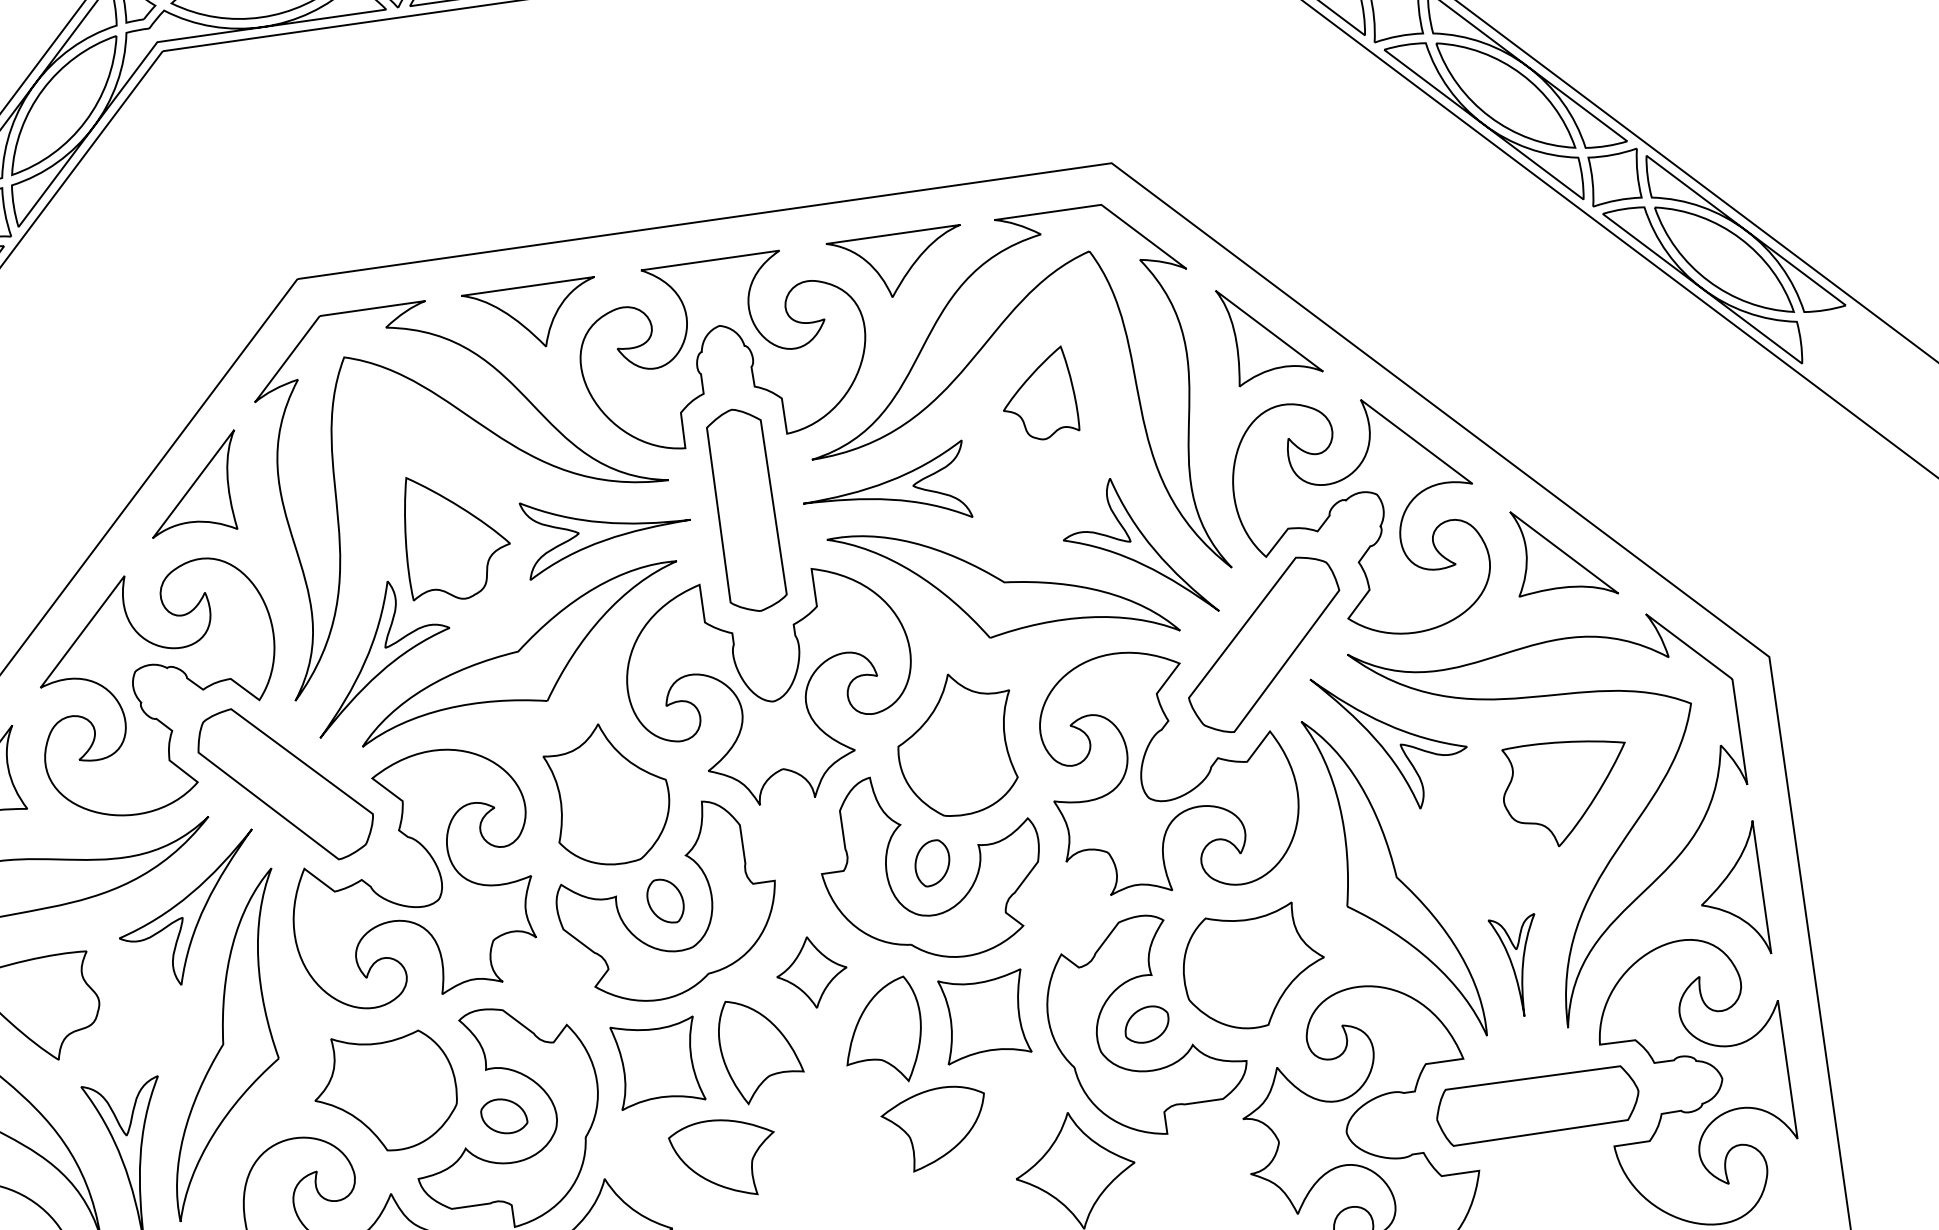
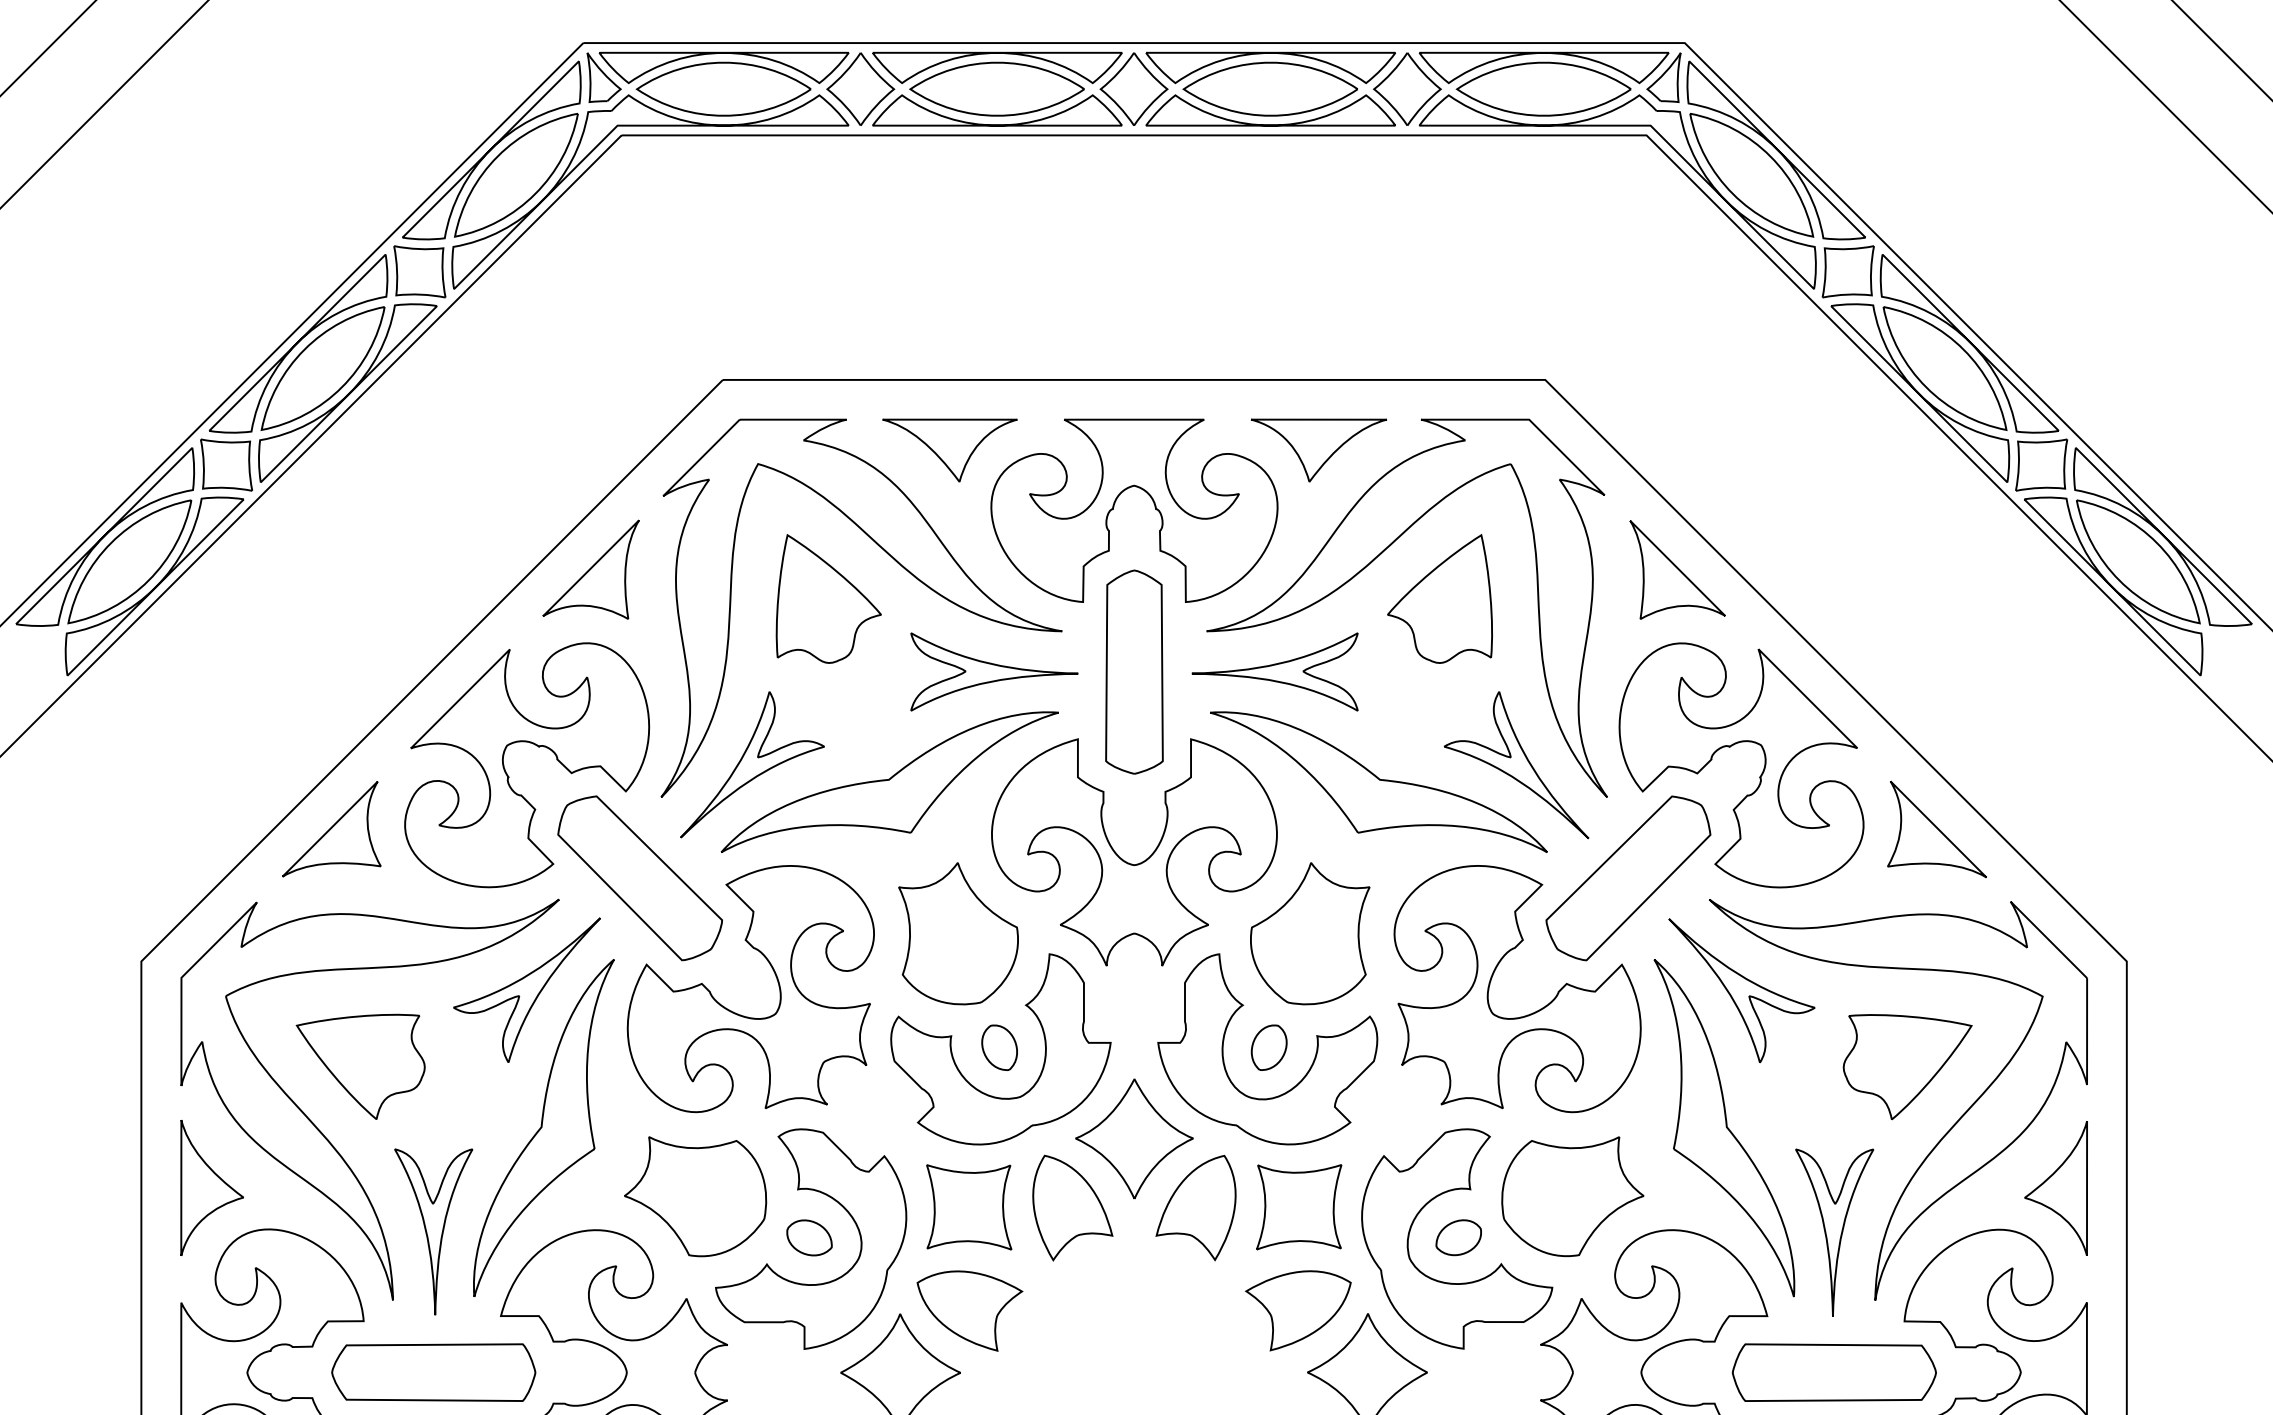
part: (1037, 394) -> (1439, 598), size x1.43
part: (455, 534) -> (828, 598), moved
part: (1518, 966) -> (1834, 1232), size x1.67
part: (811, 972) -> (1134, 1138), size x1.67
part: (936, 1128) -> (1298, 1310), moved
part: (724, 1158) -> (969, 1310), moved

